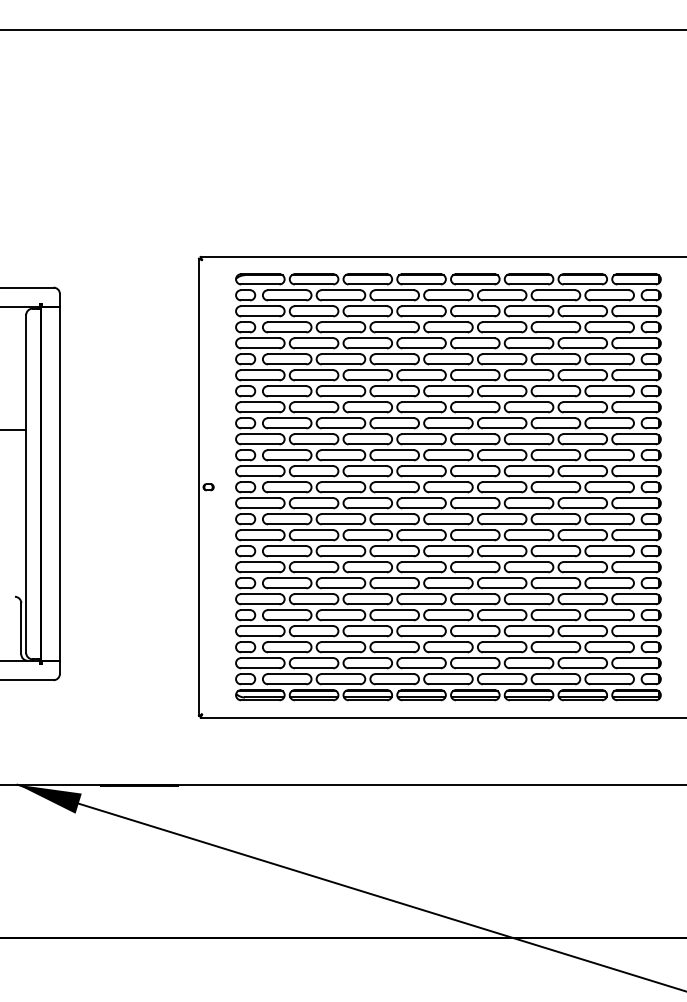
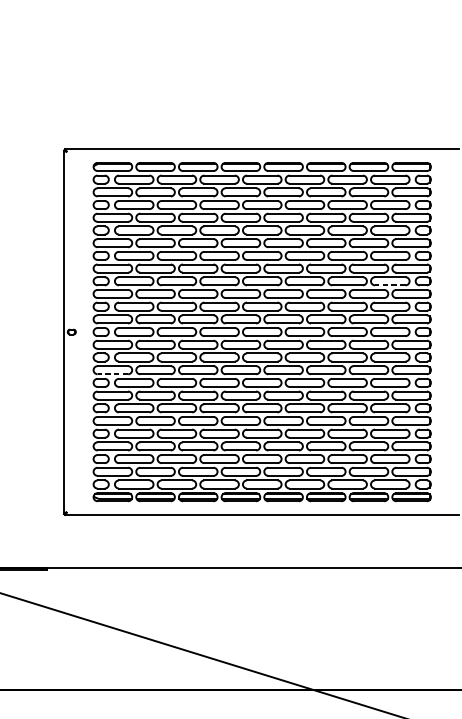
line: (609, 428) -> (390, 285), solid -> dashed
line: (259, 540) -> (112, 374), solid -> dashed

